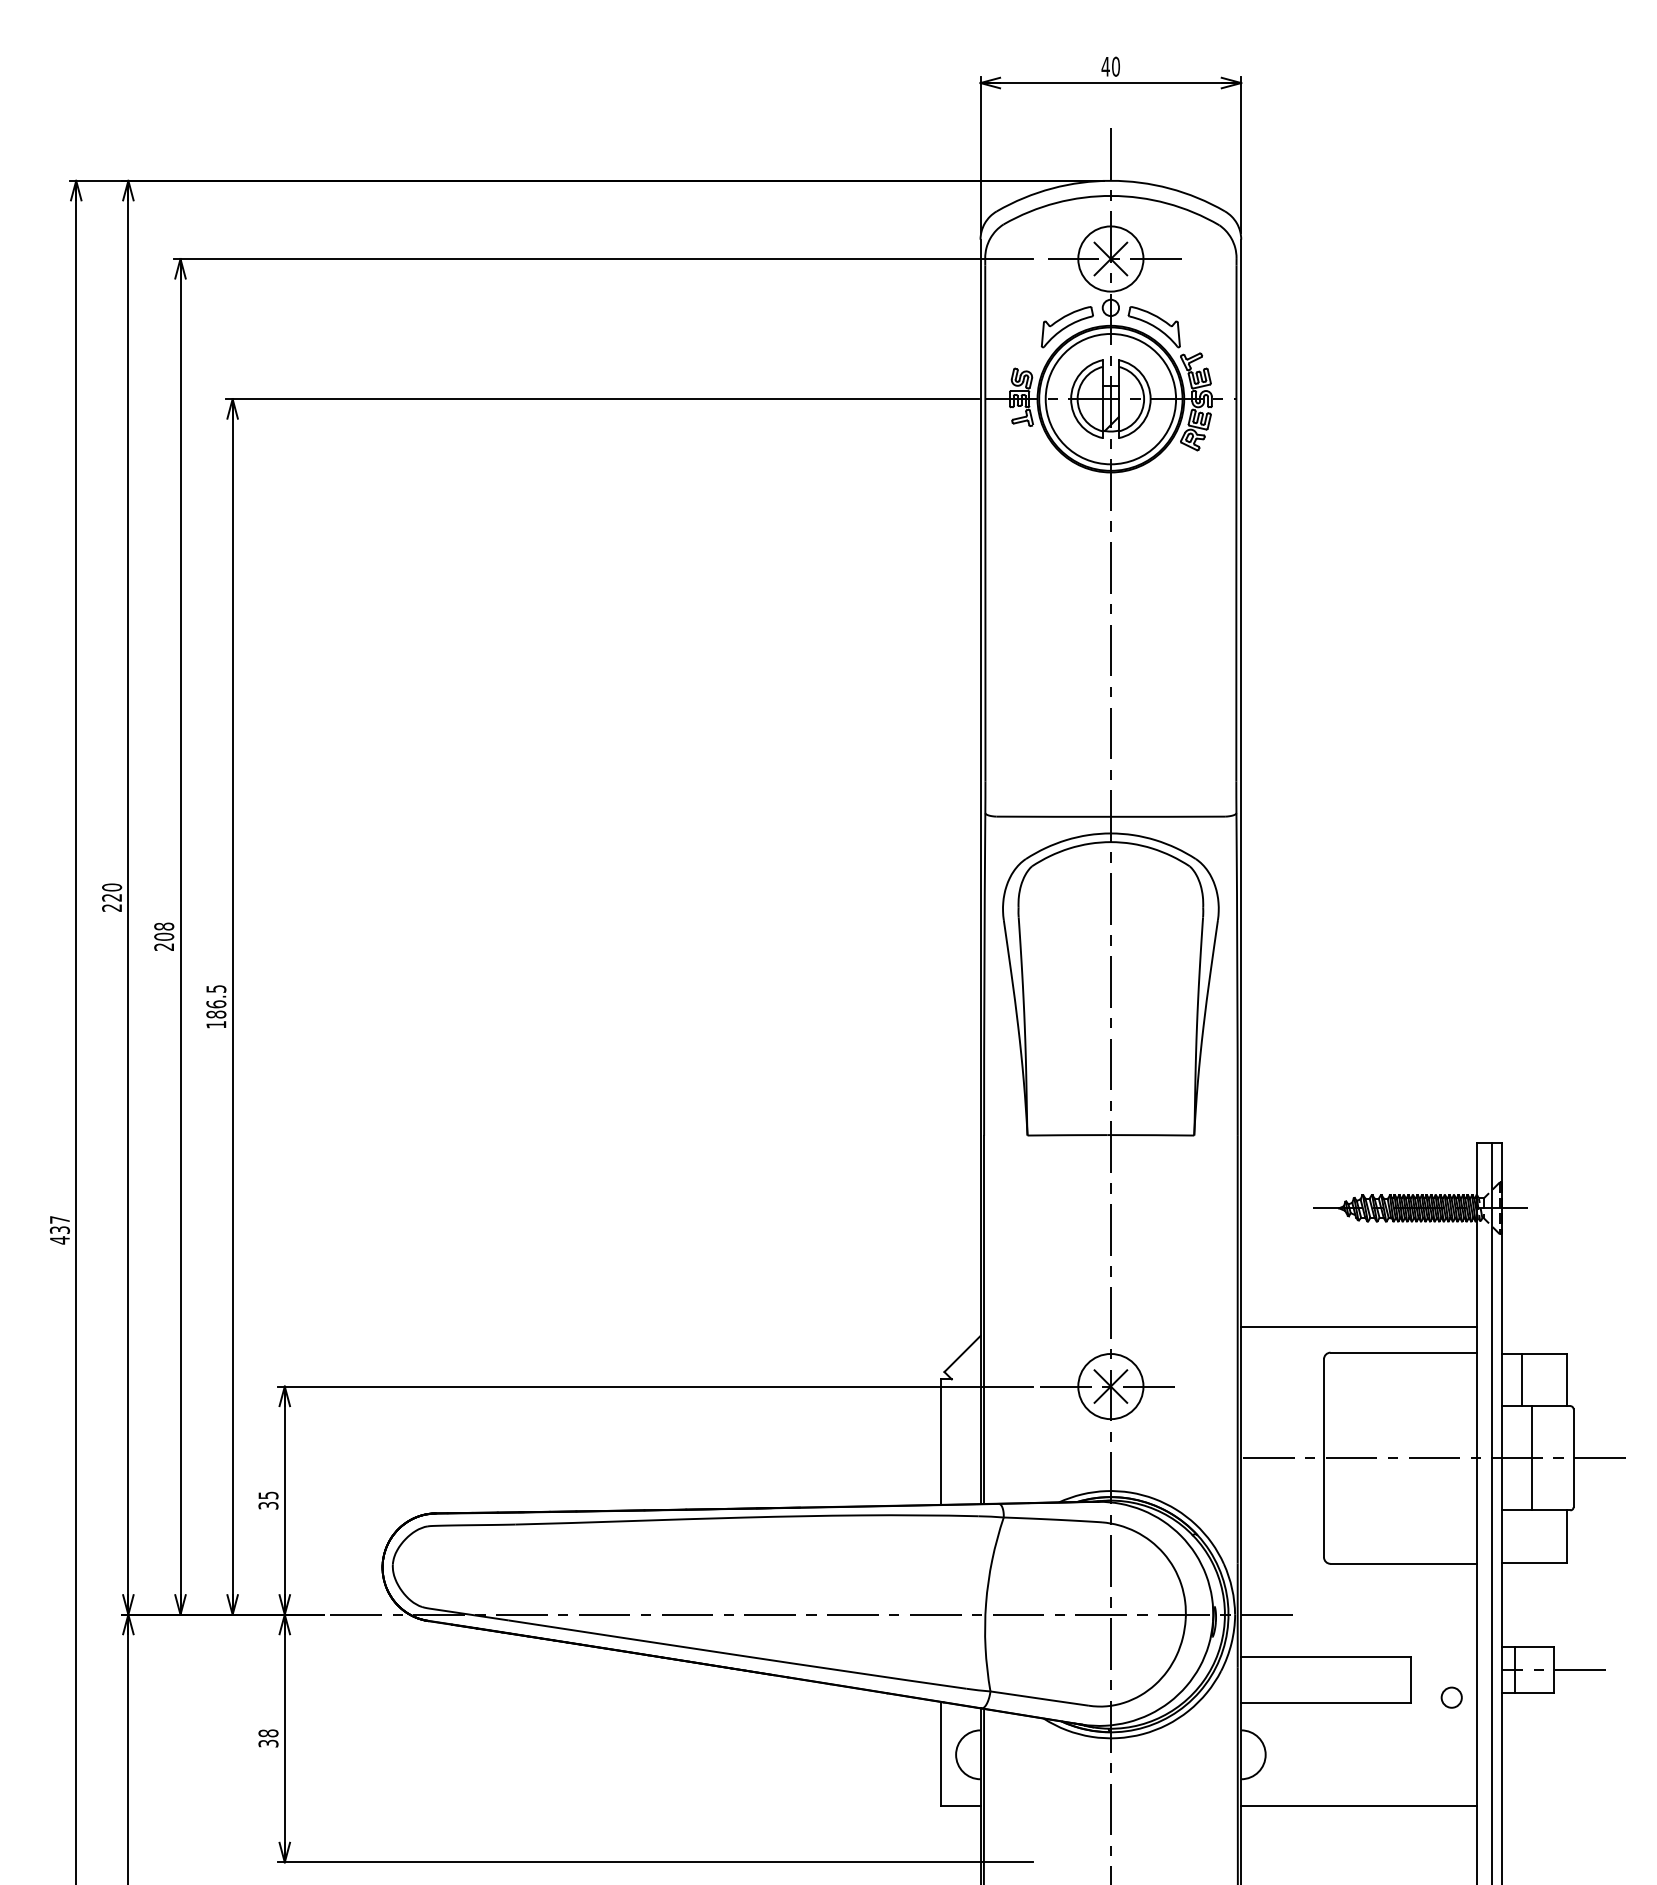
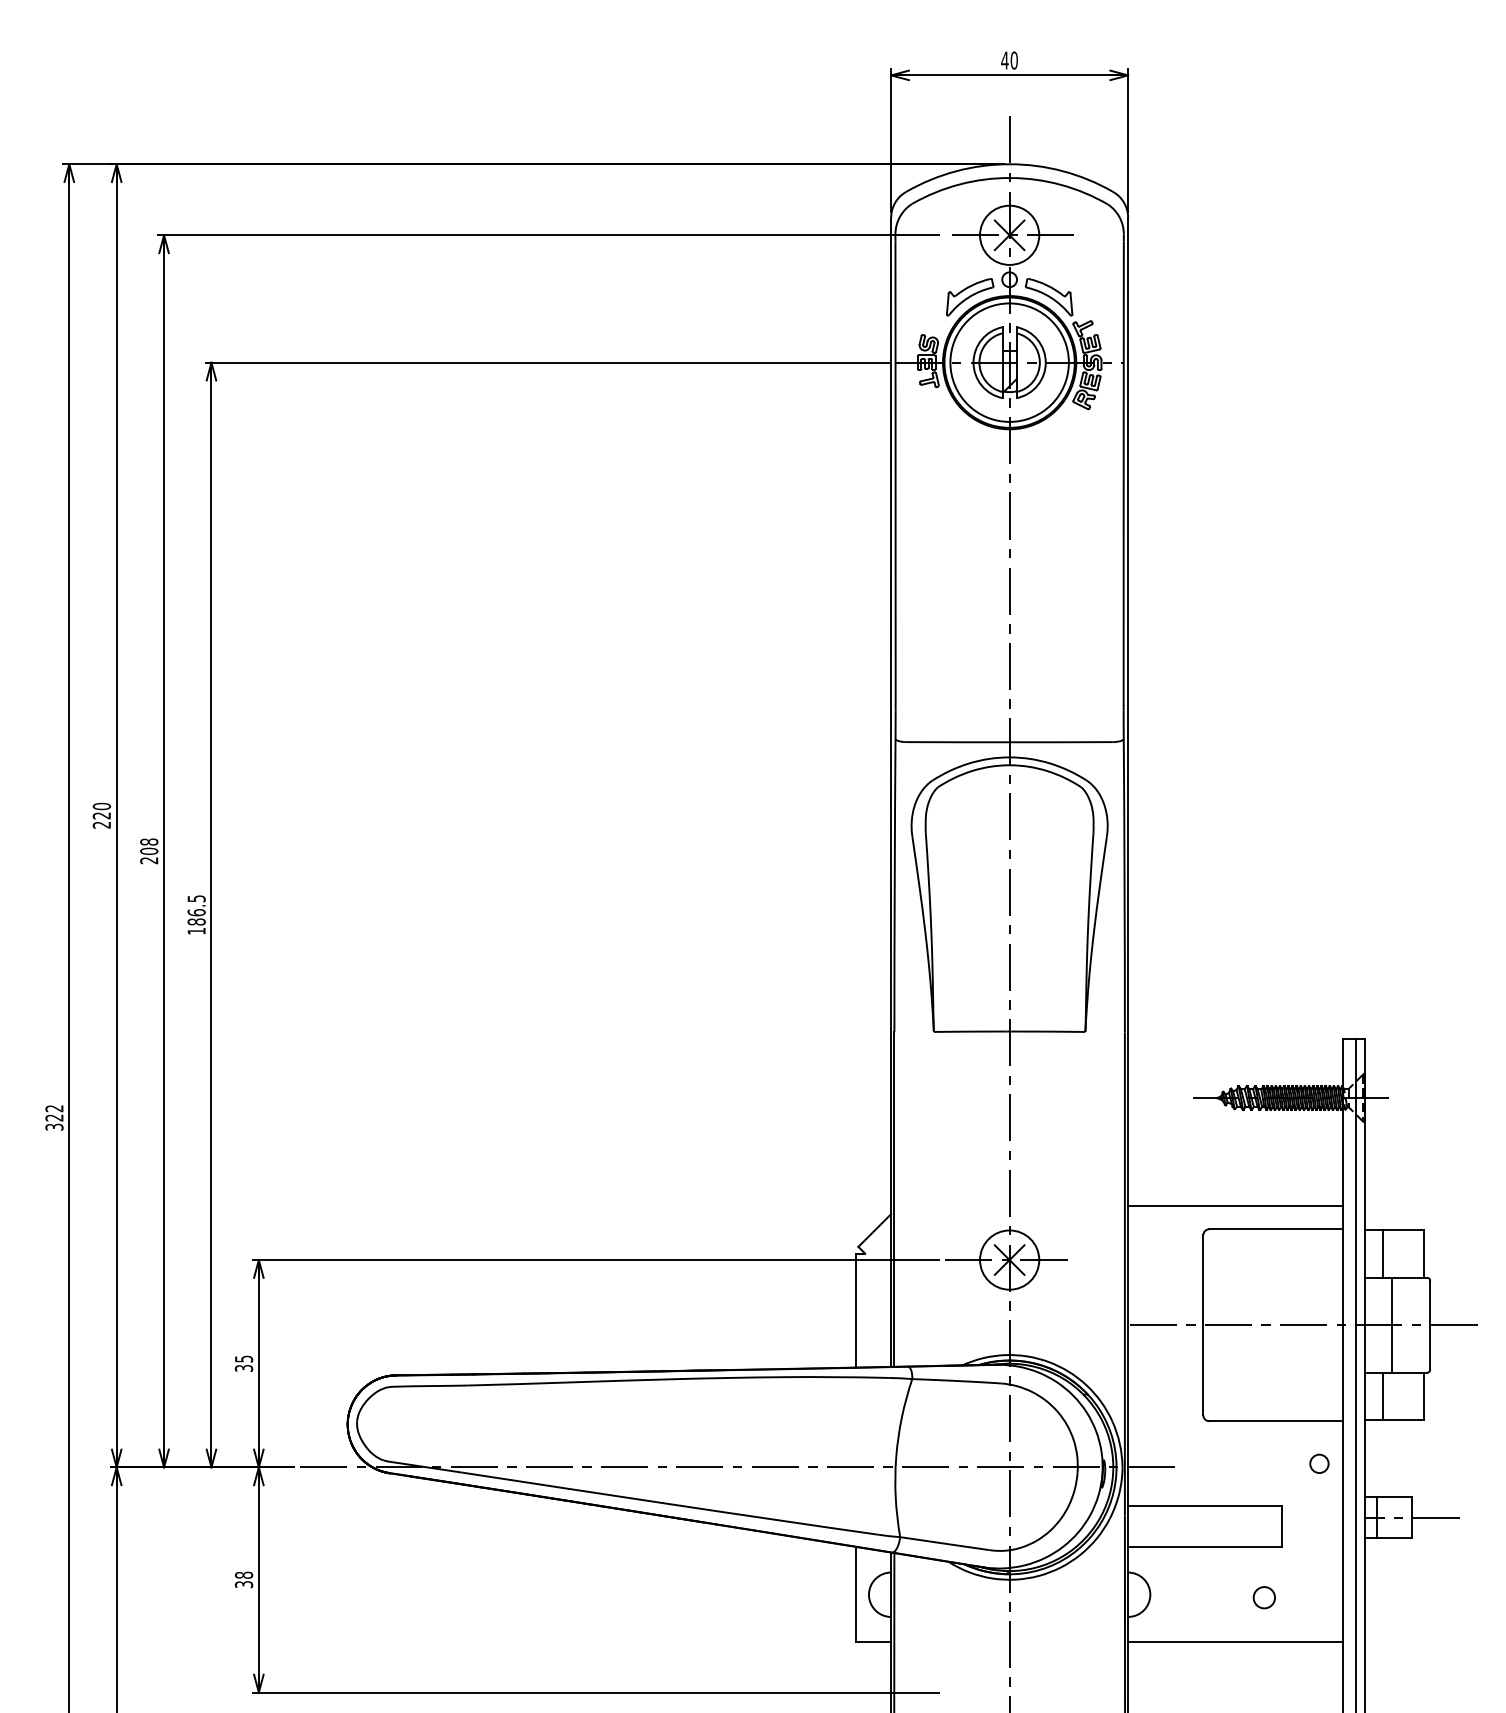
text: (59, 1230) -> (54, 1118), 437 -> 322
line: (1521, 1536) -> (1382, 1396), added
circle: (1451, 1697) -> (1319, 1463), moved
circle: (1390, 1757) -> (1263, 1597), added

